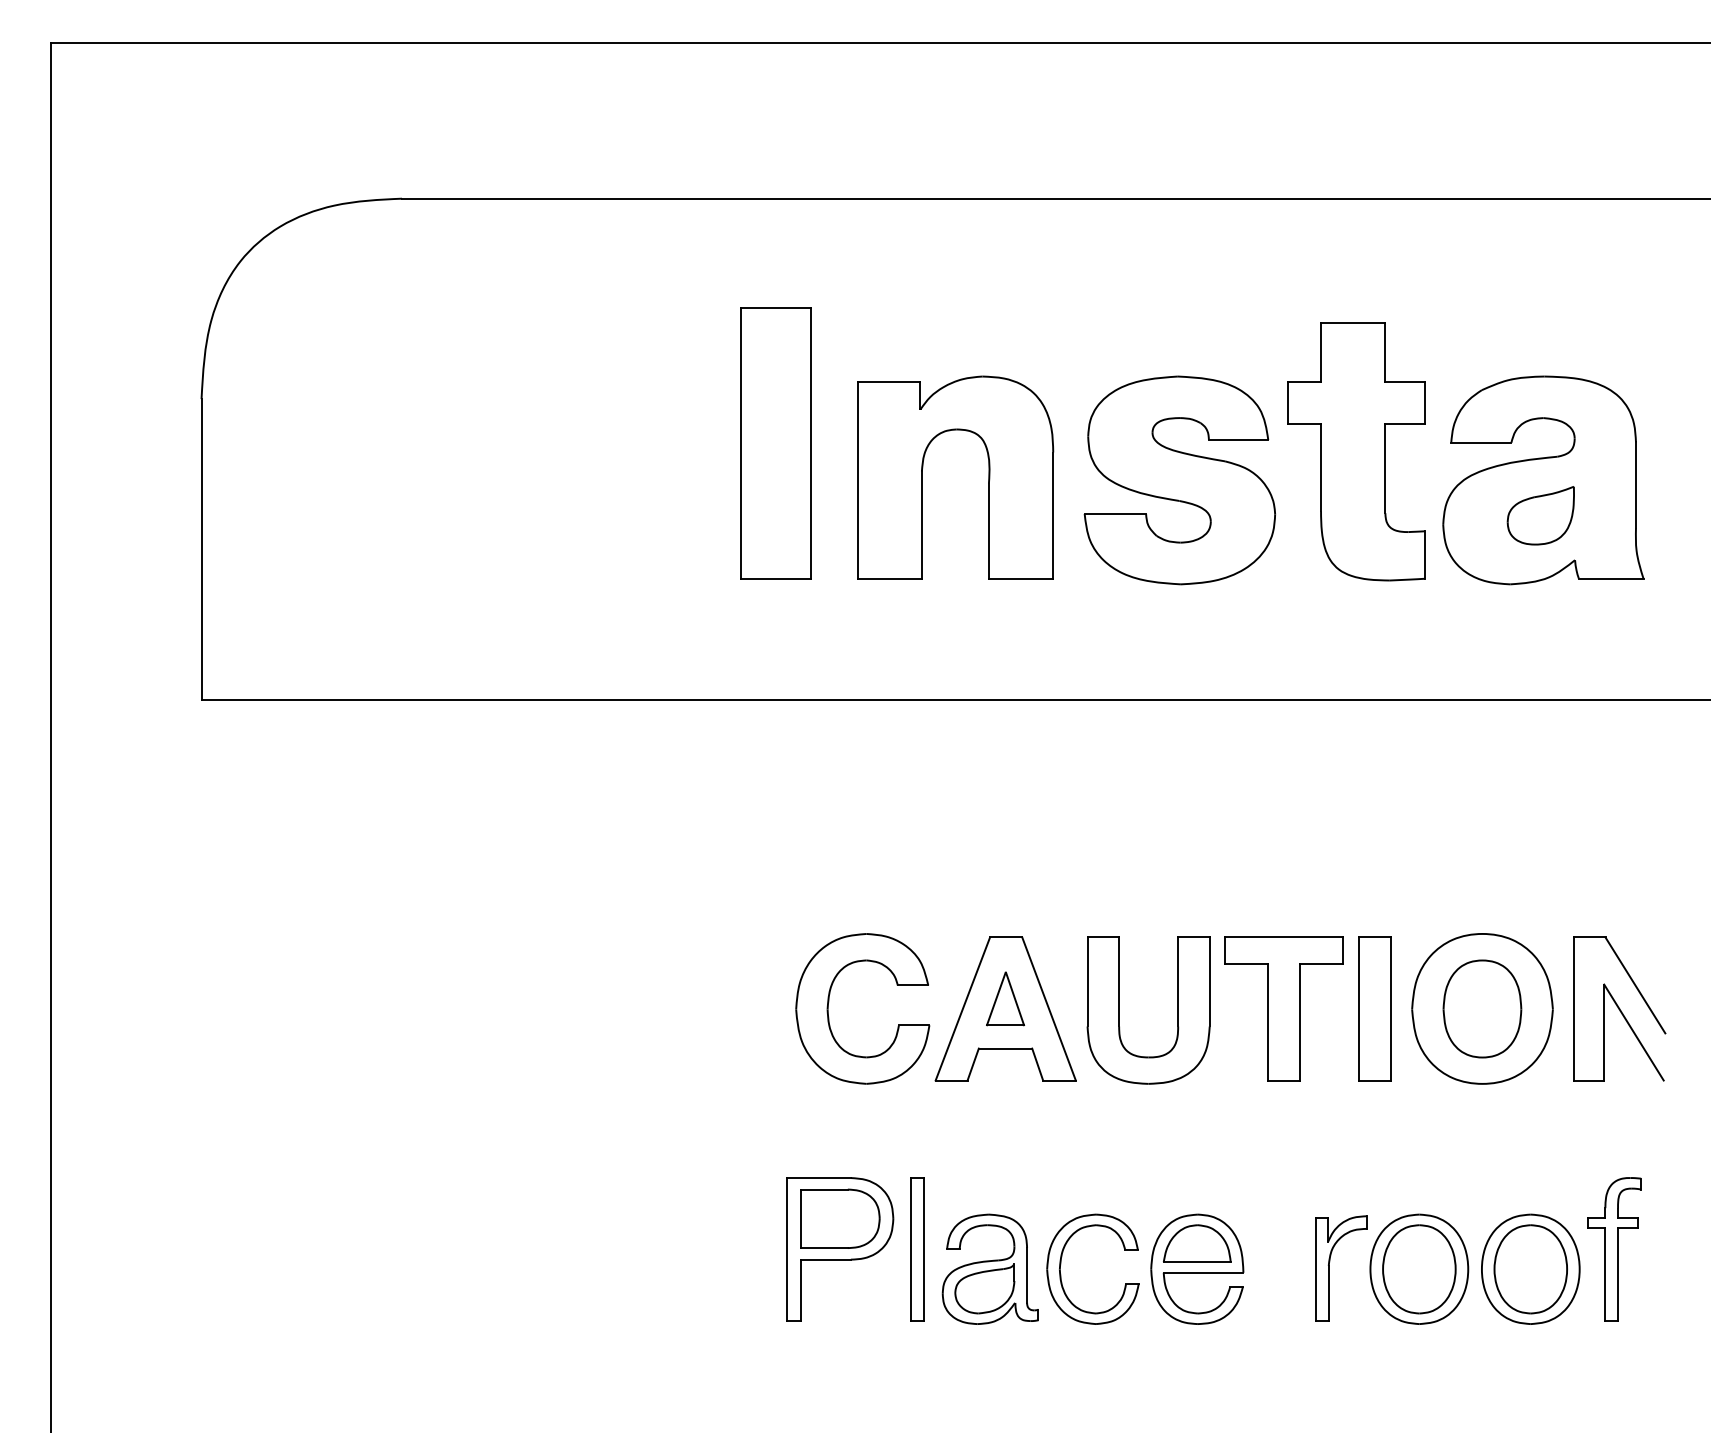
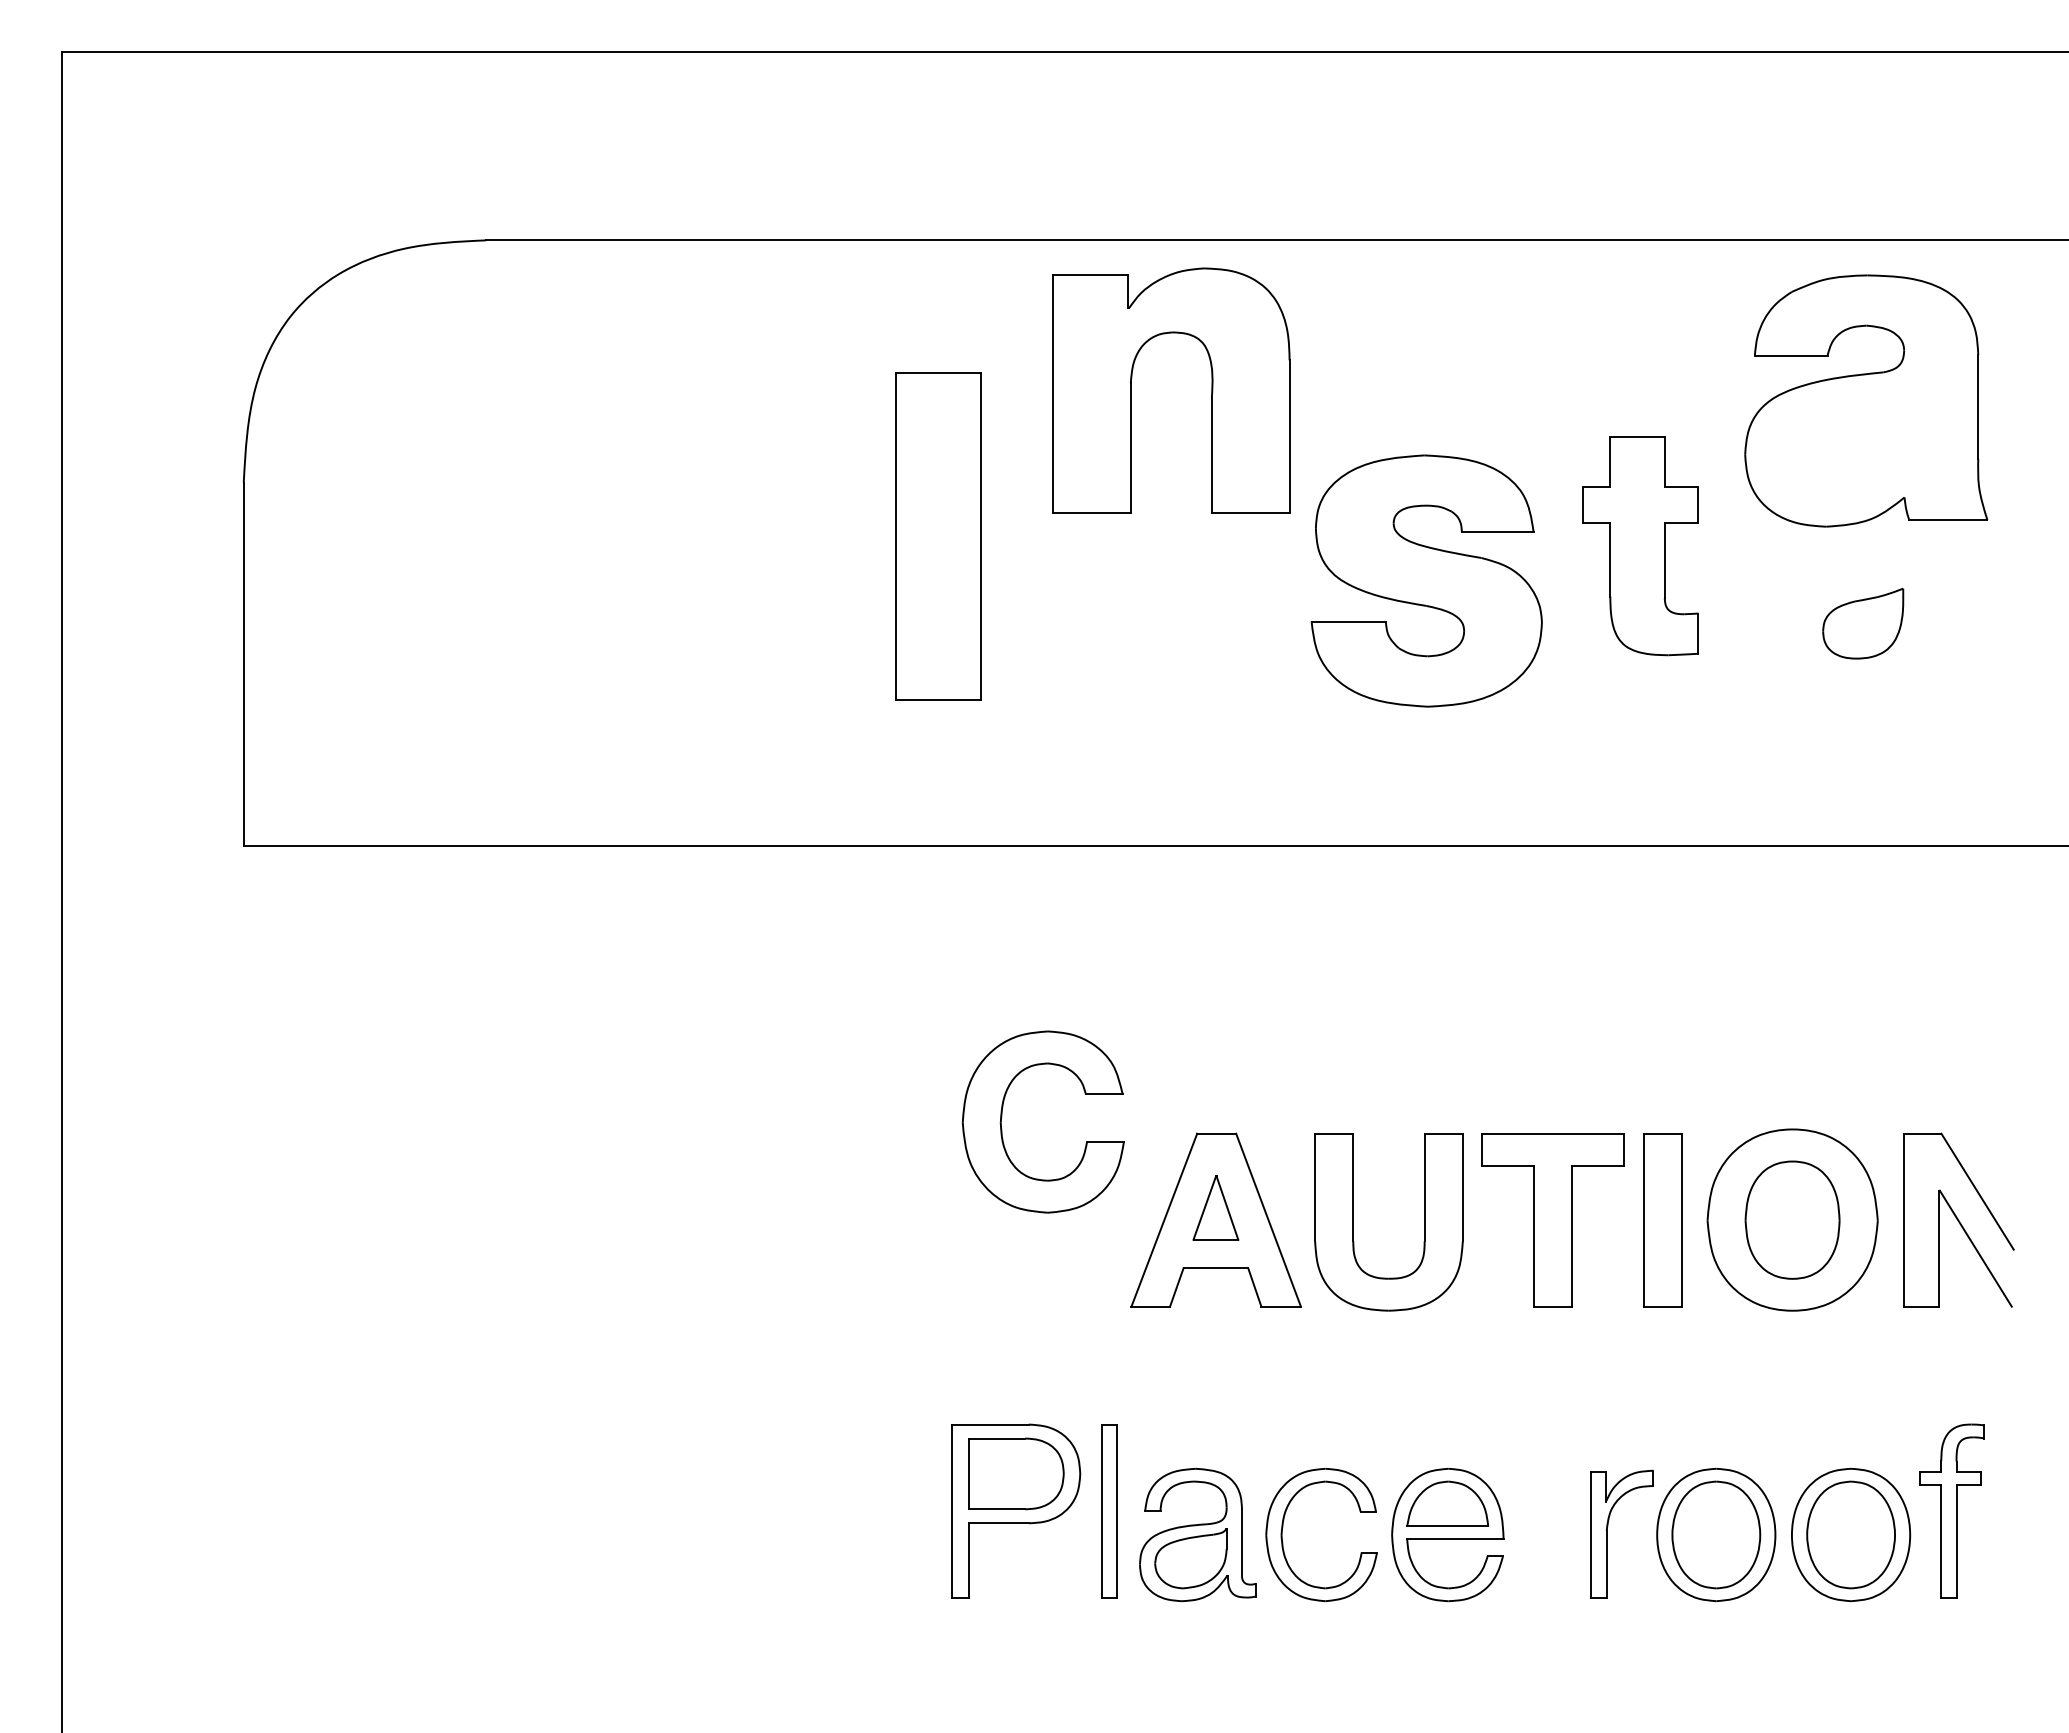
part: (1356, 451) -> (1640, 545), size x0.7
part: (922, 477) -> (1131, 390), moved
part: (1543, 479) -> (1866, 400), moved
part: (829, 1004) -> (1002, 1116), moved

